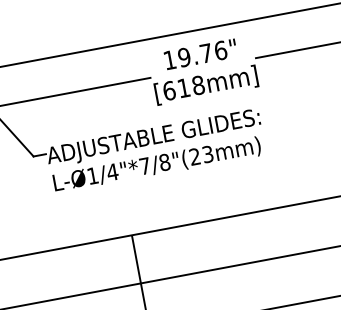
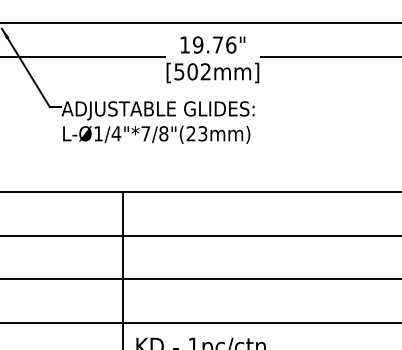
text: (183, 87) -> (192, 71), [618mm] -> [502mm]

